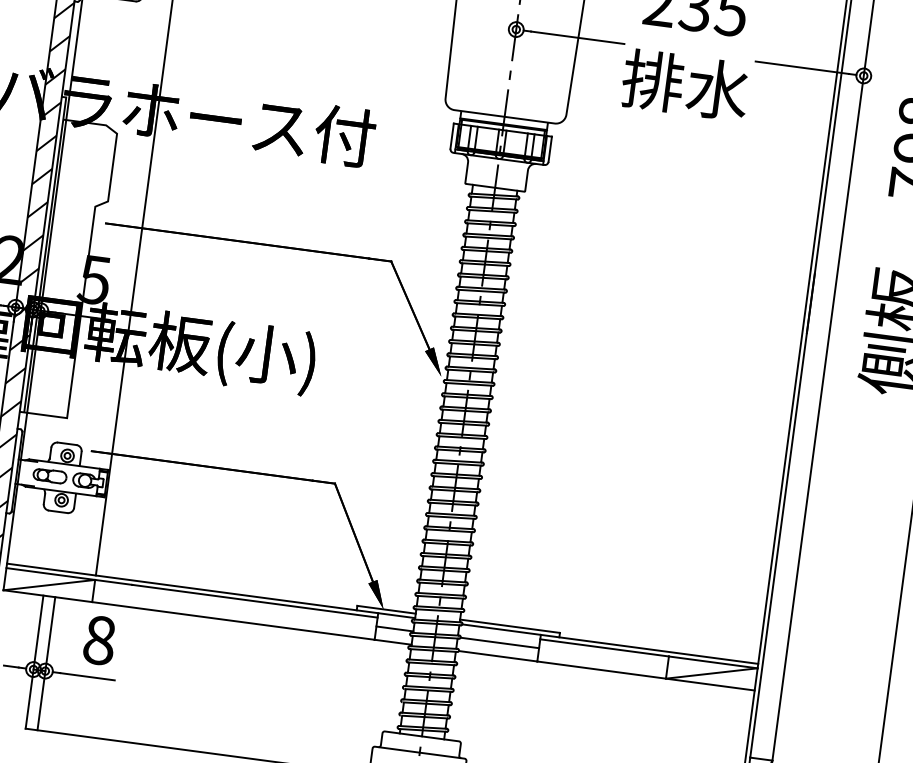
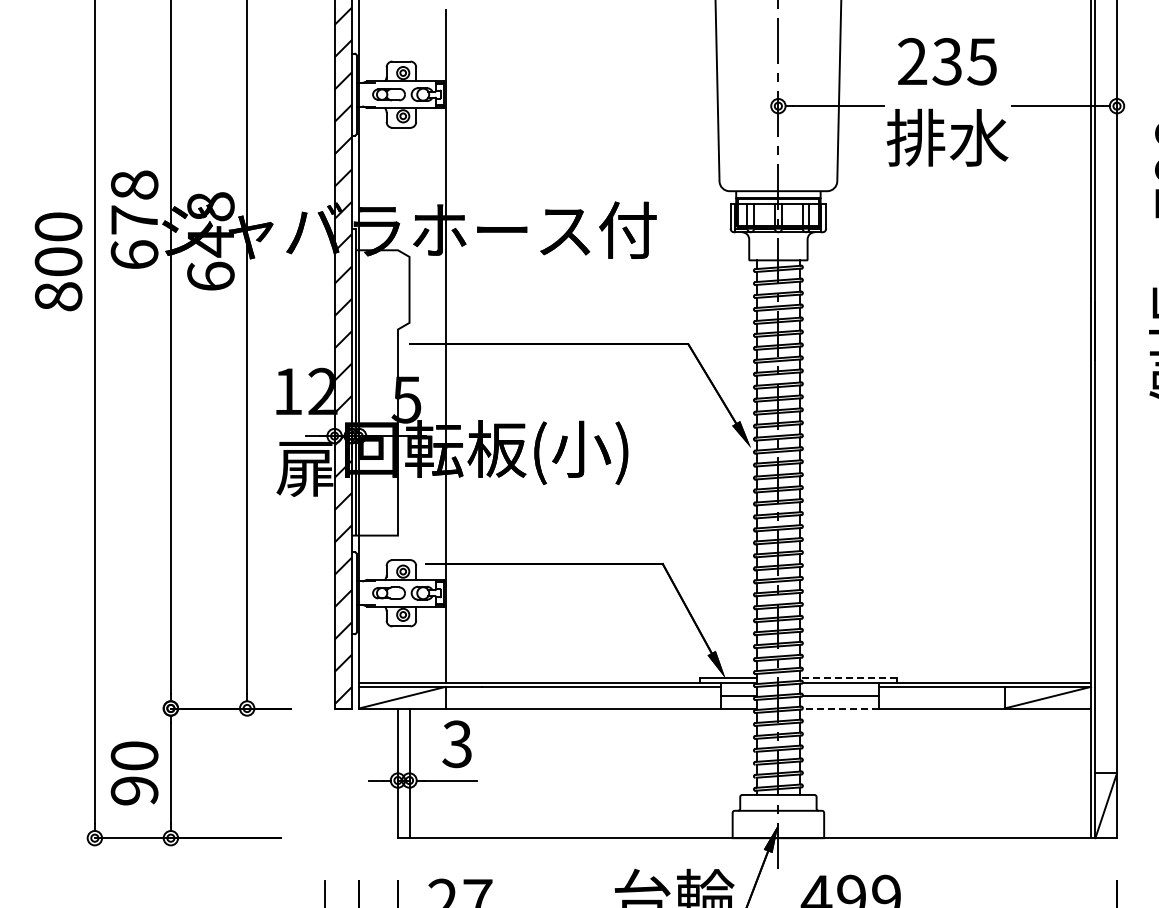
line: (509, 626) -> (848, 678), solid -> dashed
text: (99, 640) -> (457, 744), 8 -> 3
line: (497, 656) -> (840, 708), solid -> dashed

